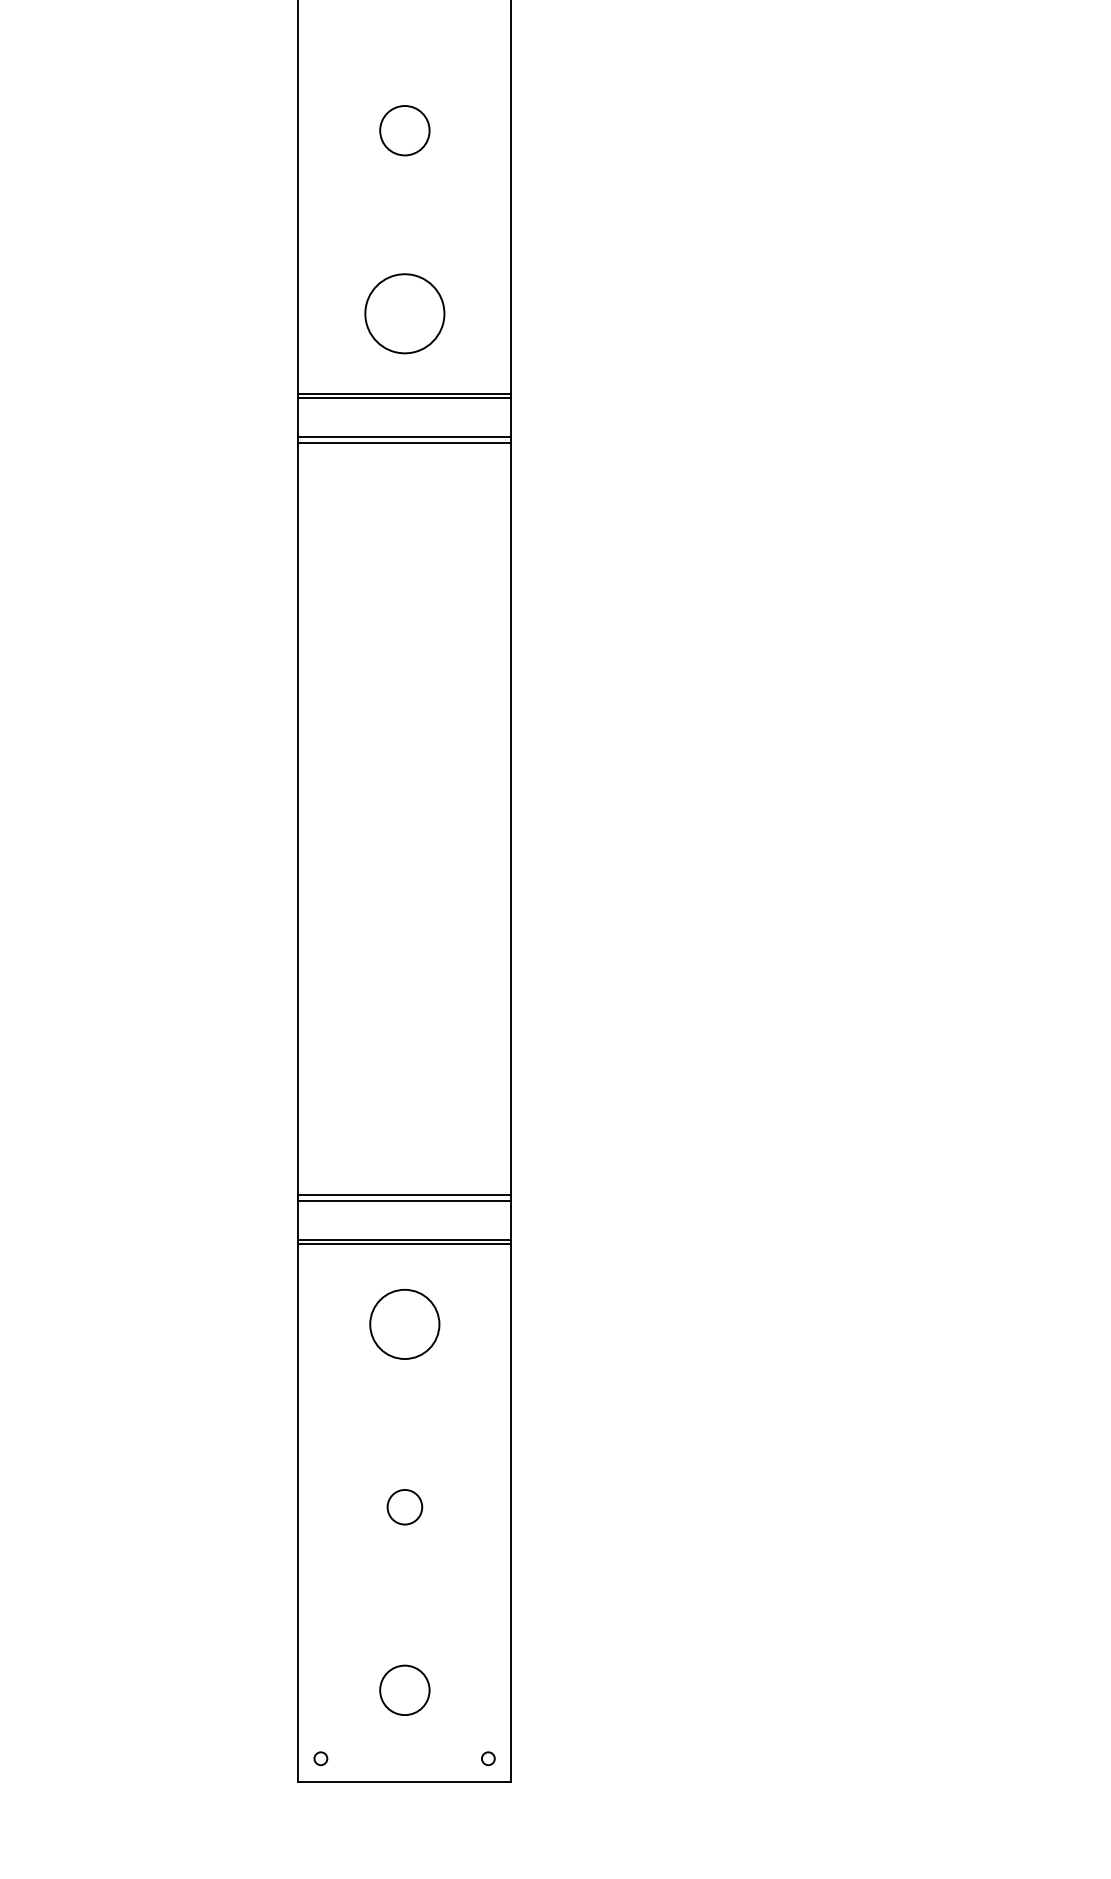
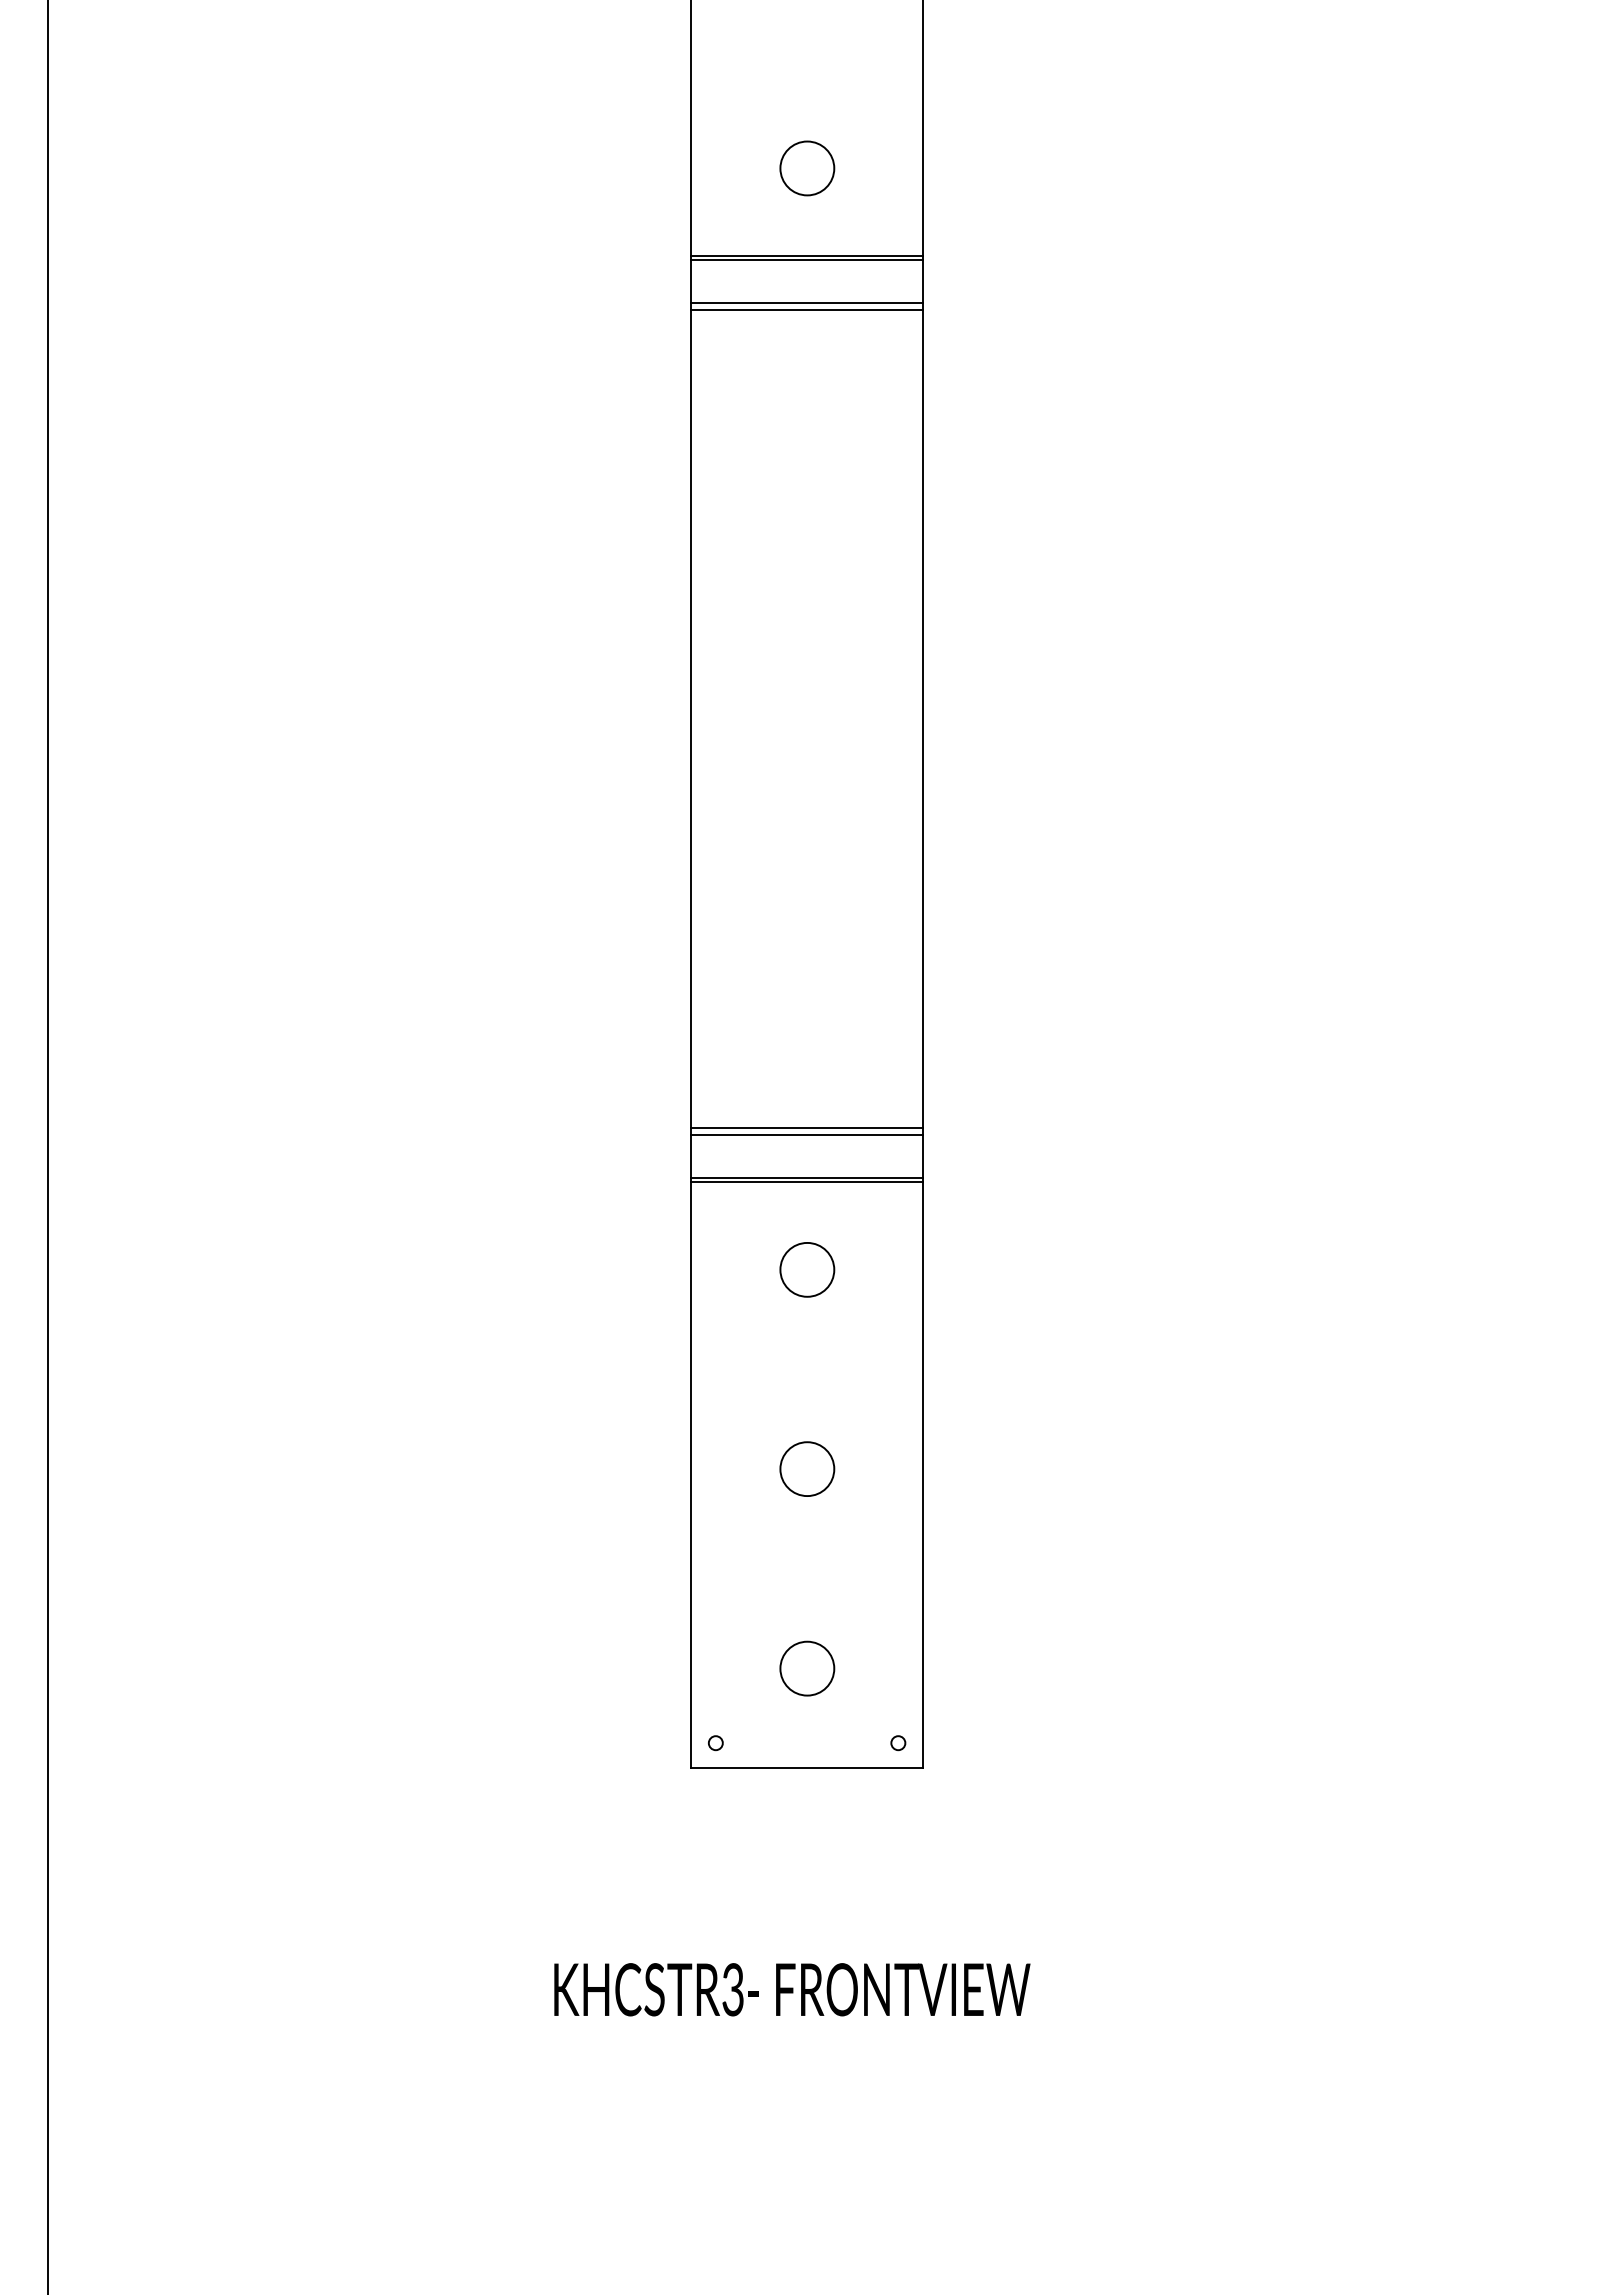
circle: (405, 313) -> (807, 168), size x0.62
circle: (405, 1324) -> (807, 1269), size x0.71
circle: (405, 1506) -> (807, 1468), size x1.43

